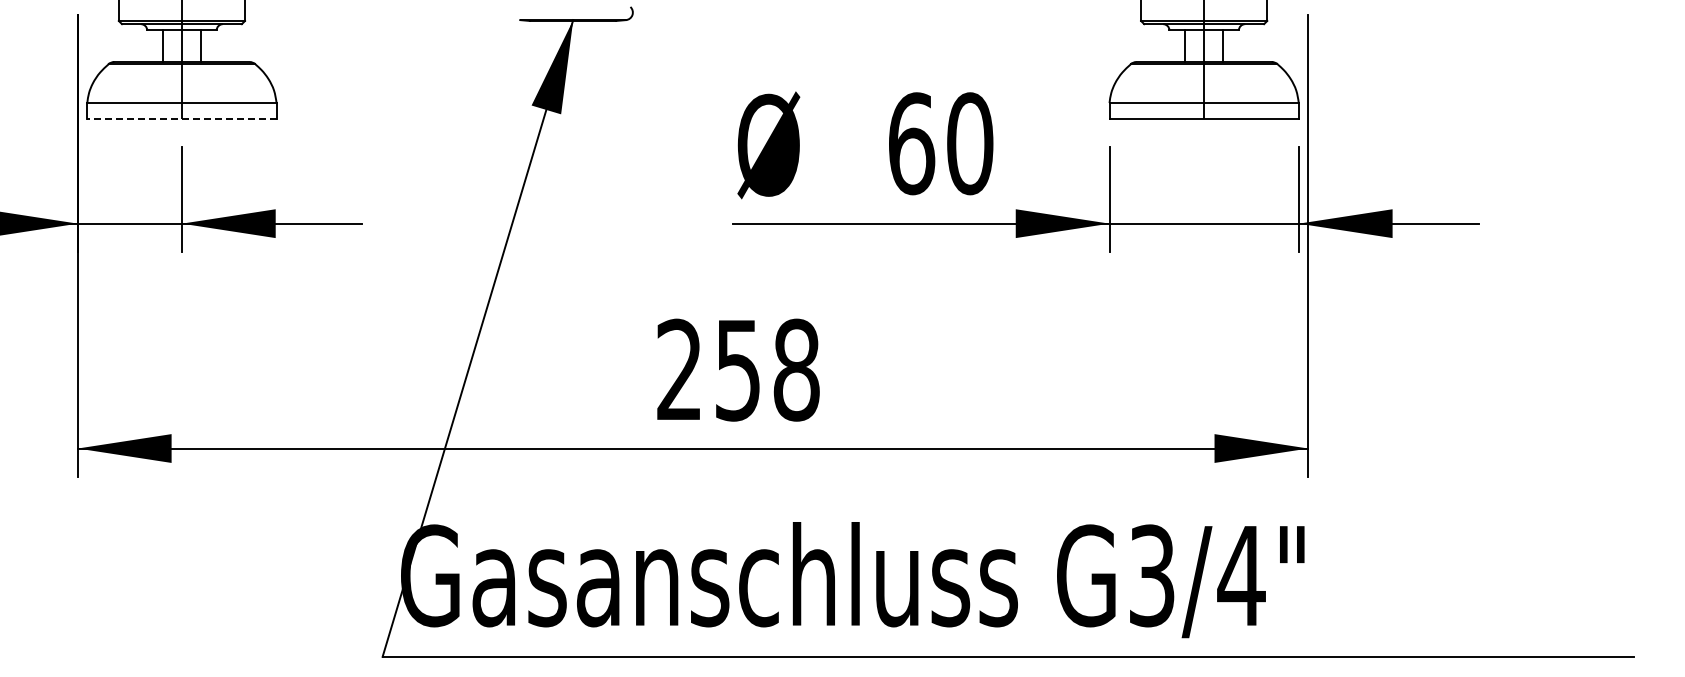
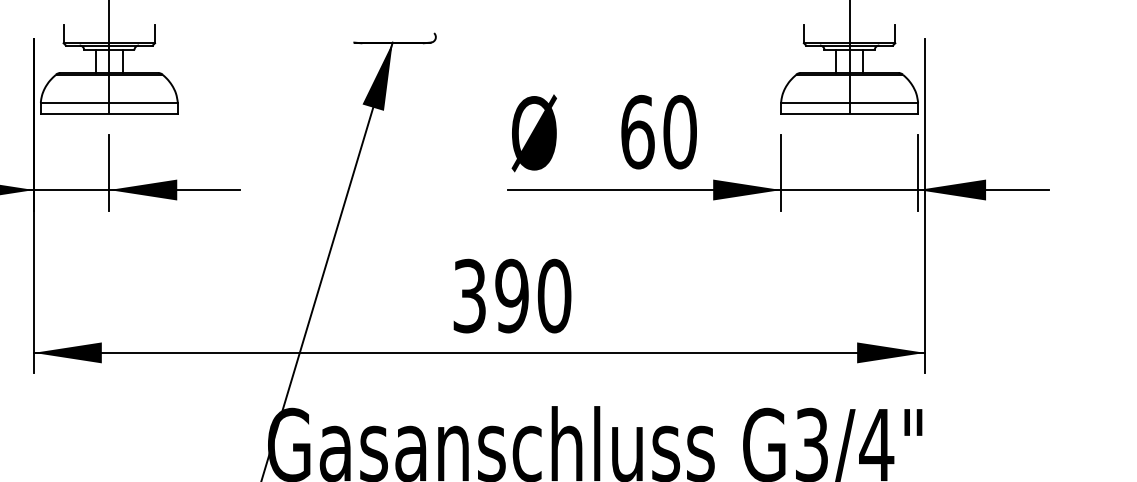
line: (181, 118) -> (109, 113), dashed -> solid
text: (738, 369) -> (512, 295), 258 -> 390

